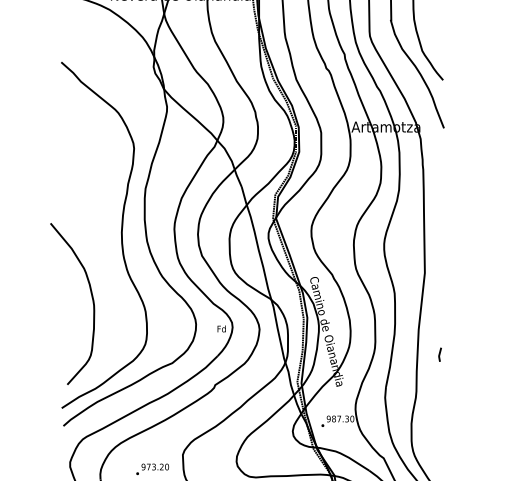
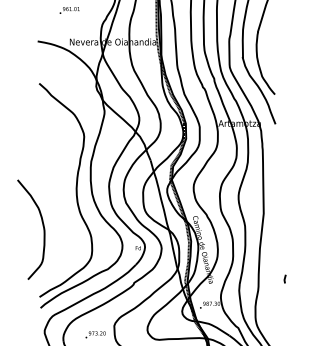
curve: (90, 298) -> (42, 226), moved
line: (439, 353) -> (284, 278), moved

